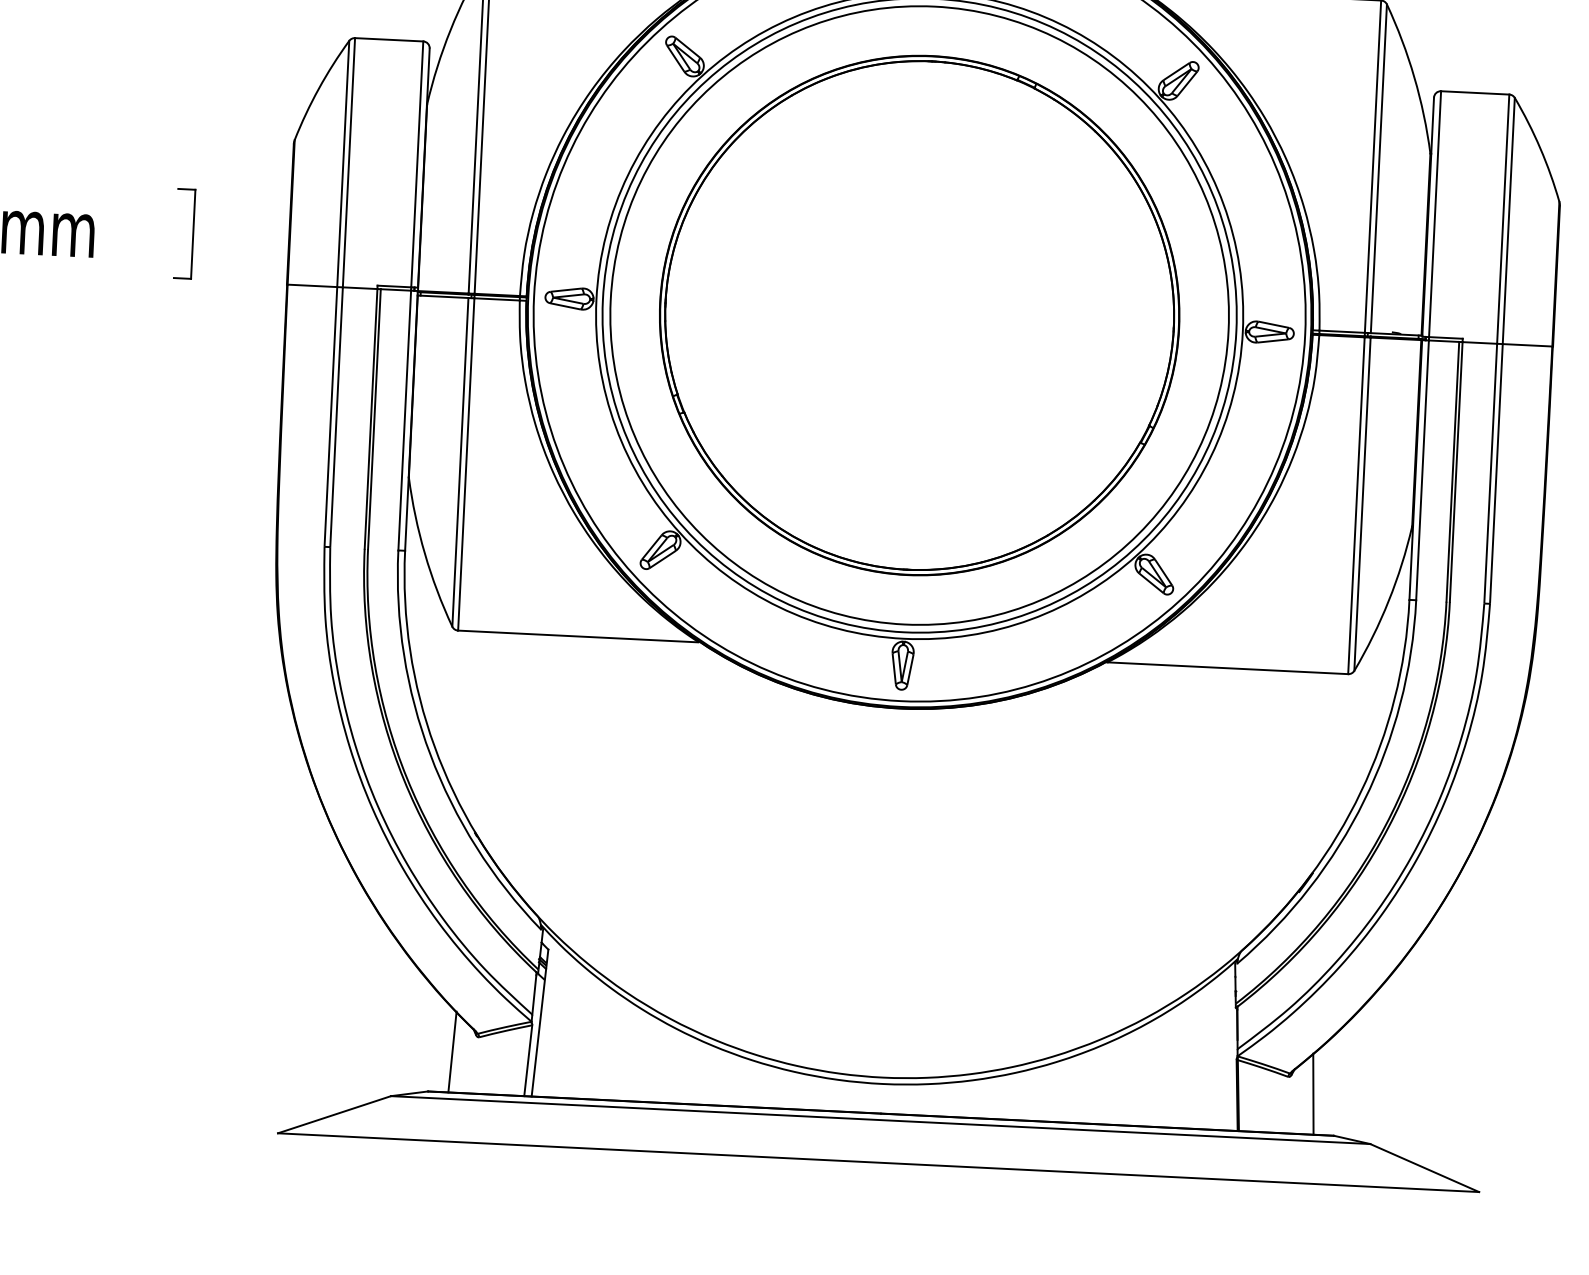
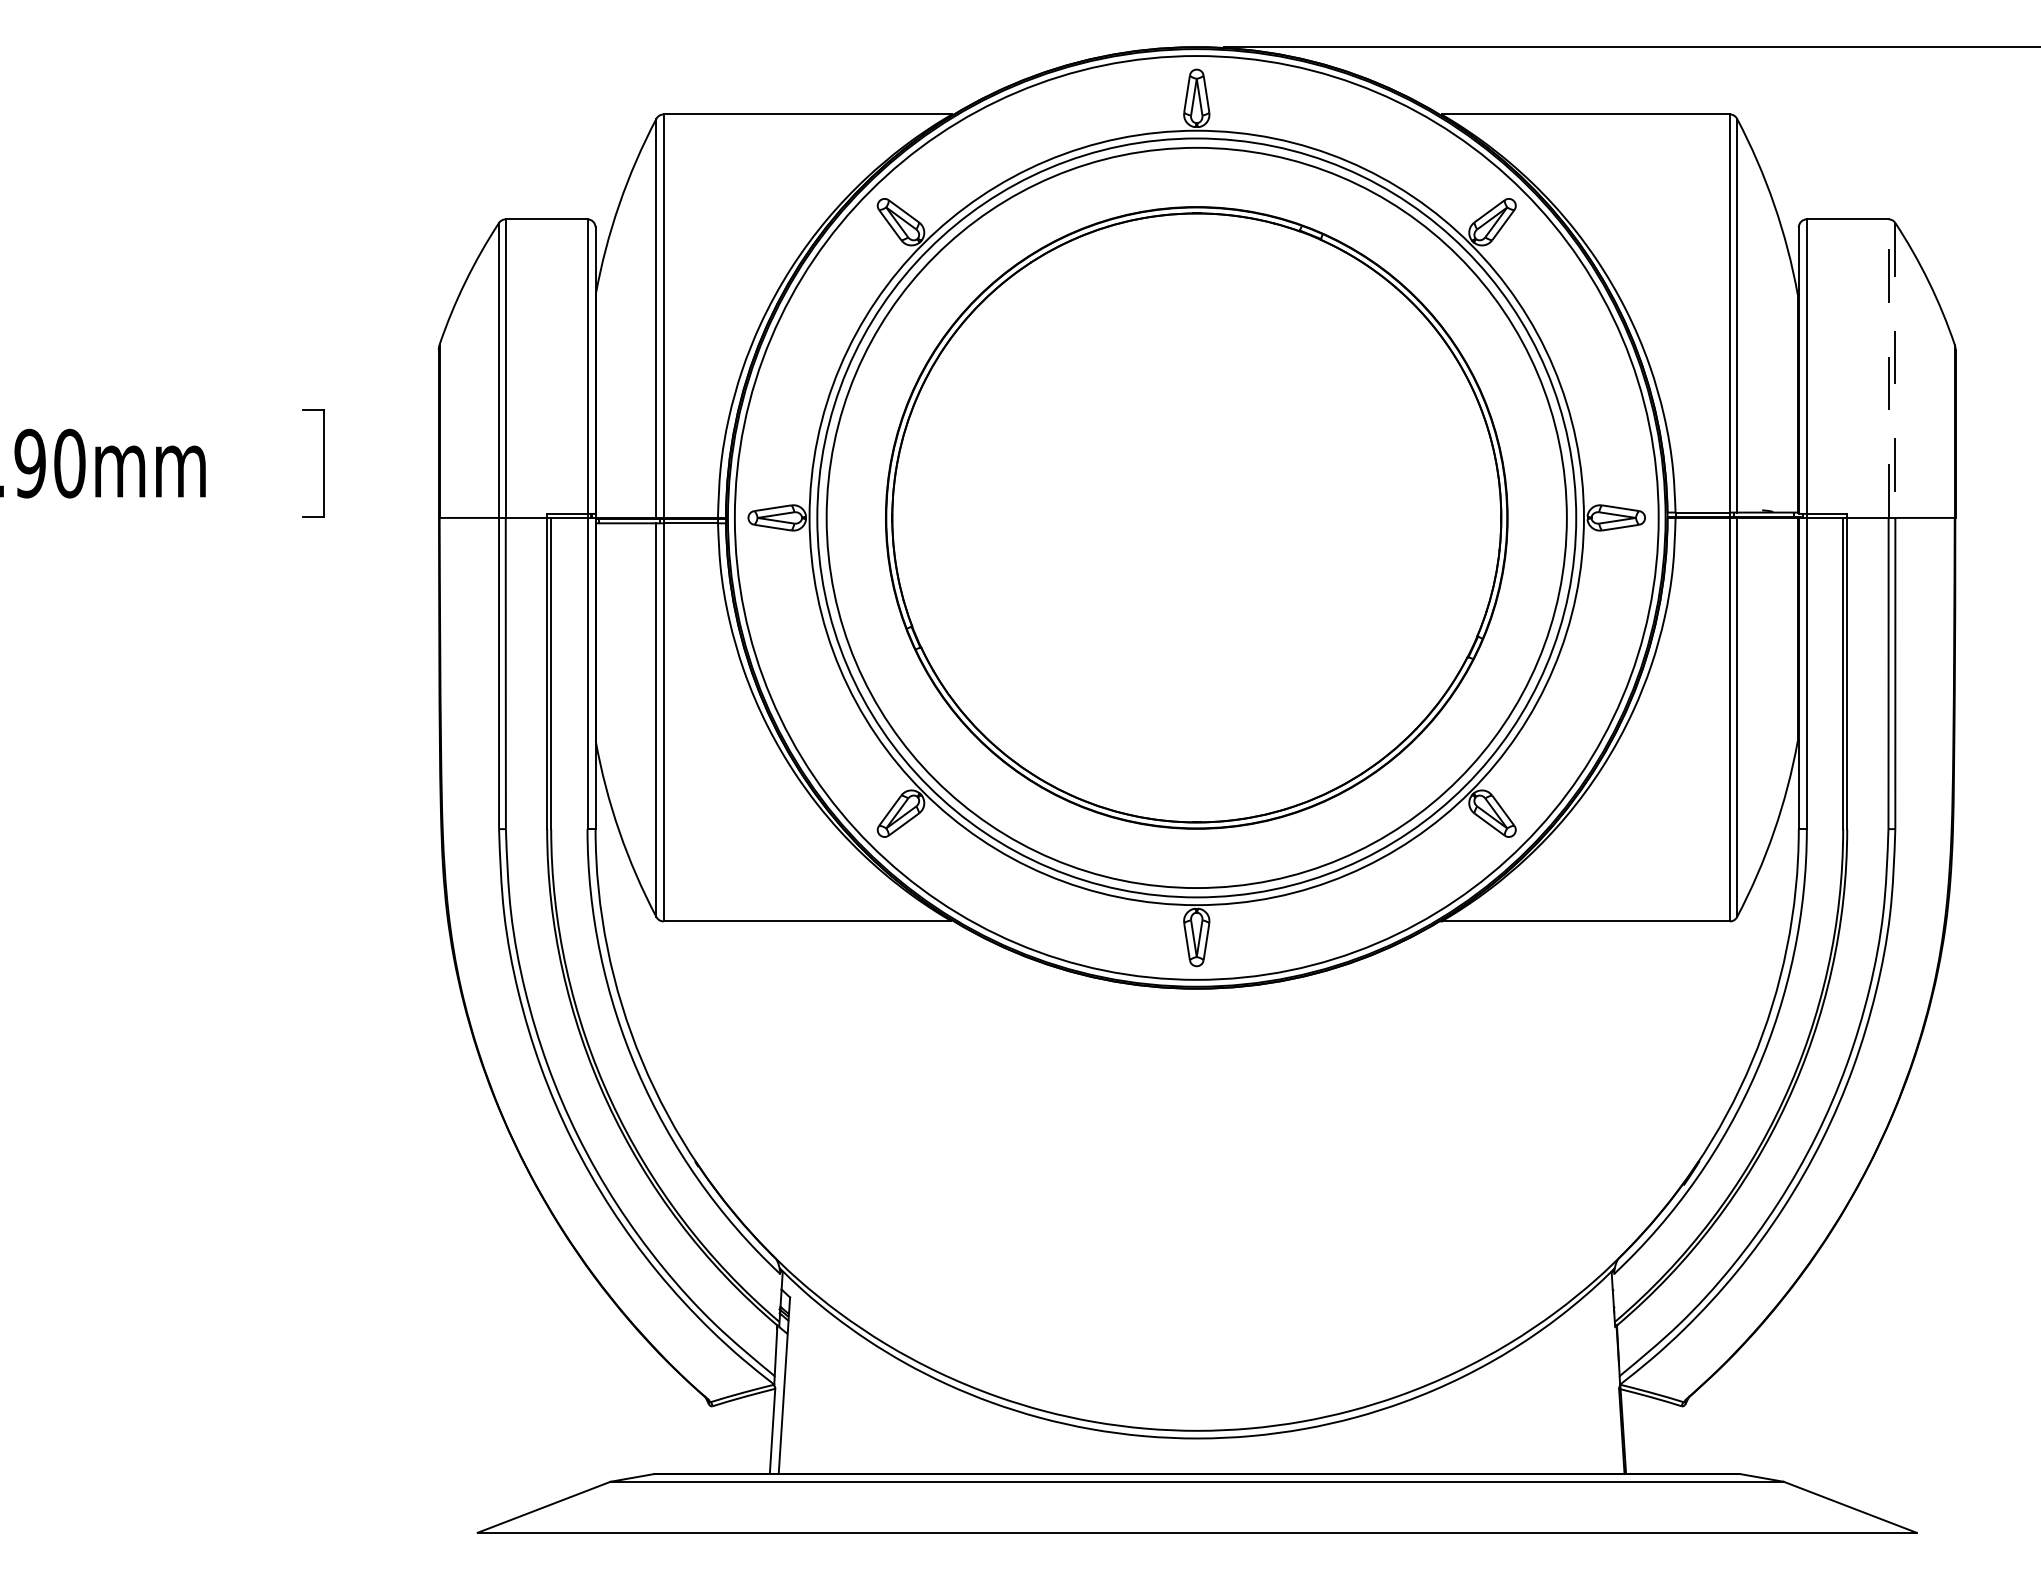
line: (1503, 219) -> (1888, 368), solid -> dashed
line: (1508, 221) -> (1895, 370), solid -> dashed
line: (452, 1052) -> (681, 1425), removed
line: (1313, 1094) -> (1712, 1425), removed

